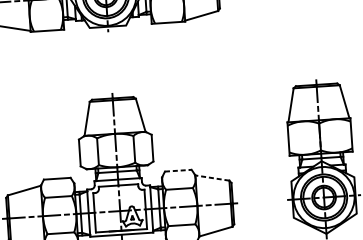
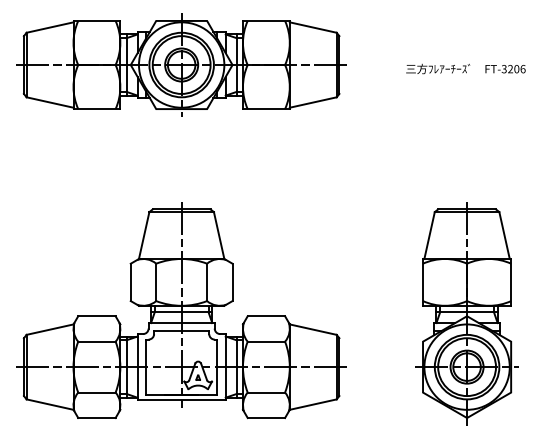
line: (178, 170) -> (266, 316), dashed -> solid
line: (211, 178) -> (312, 329), dashed -> solid

